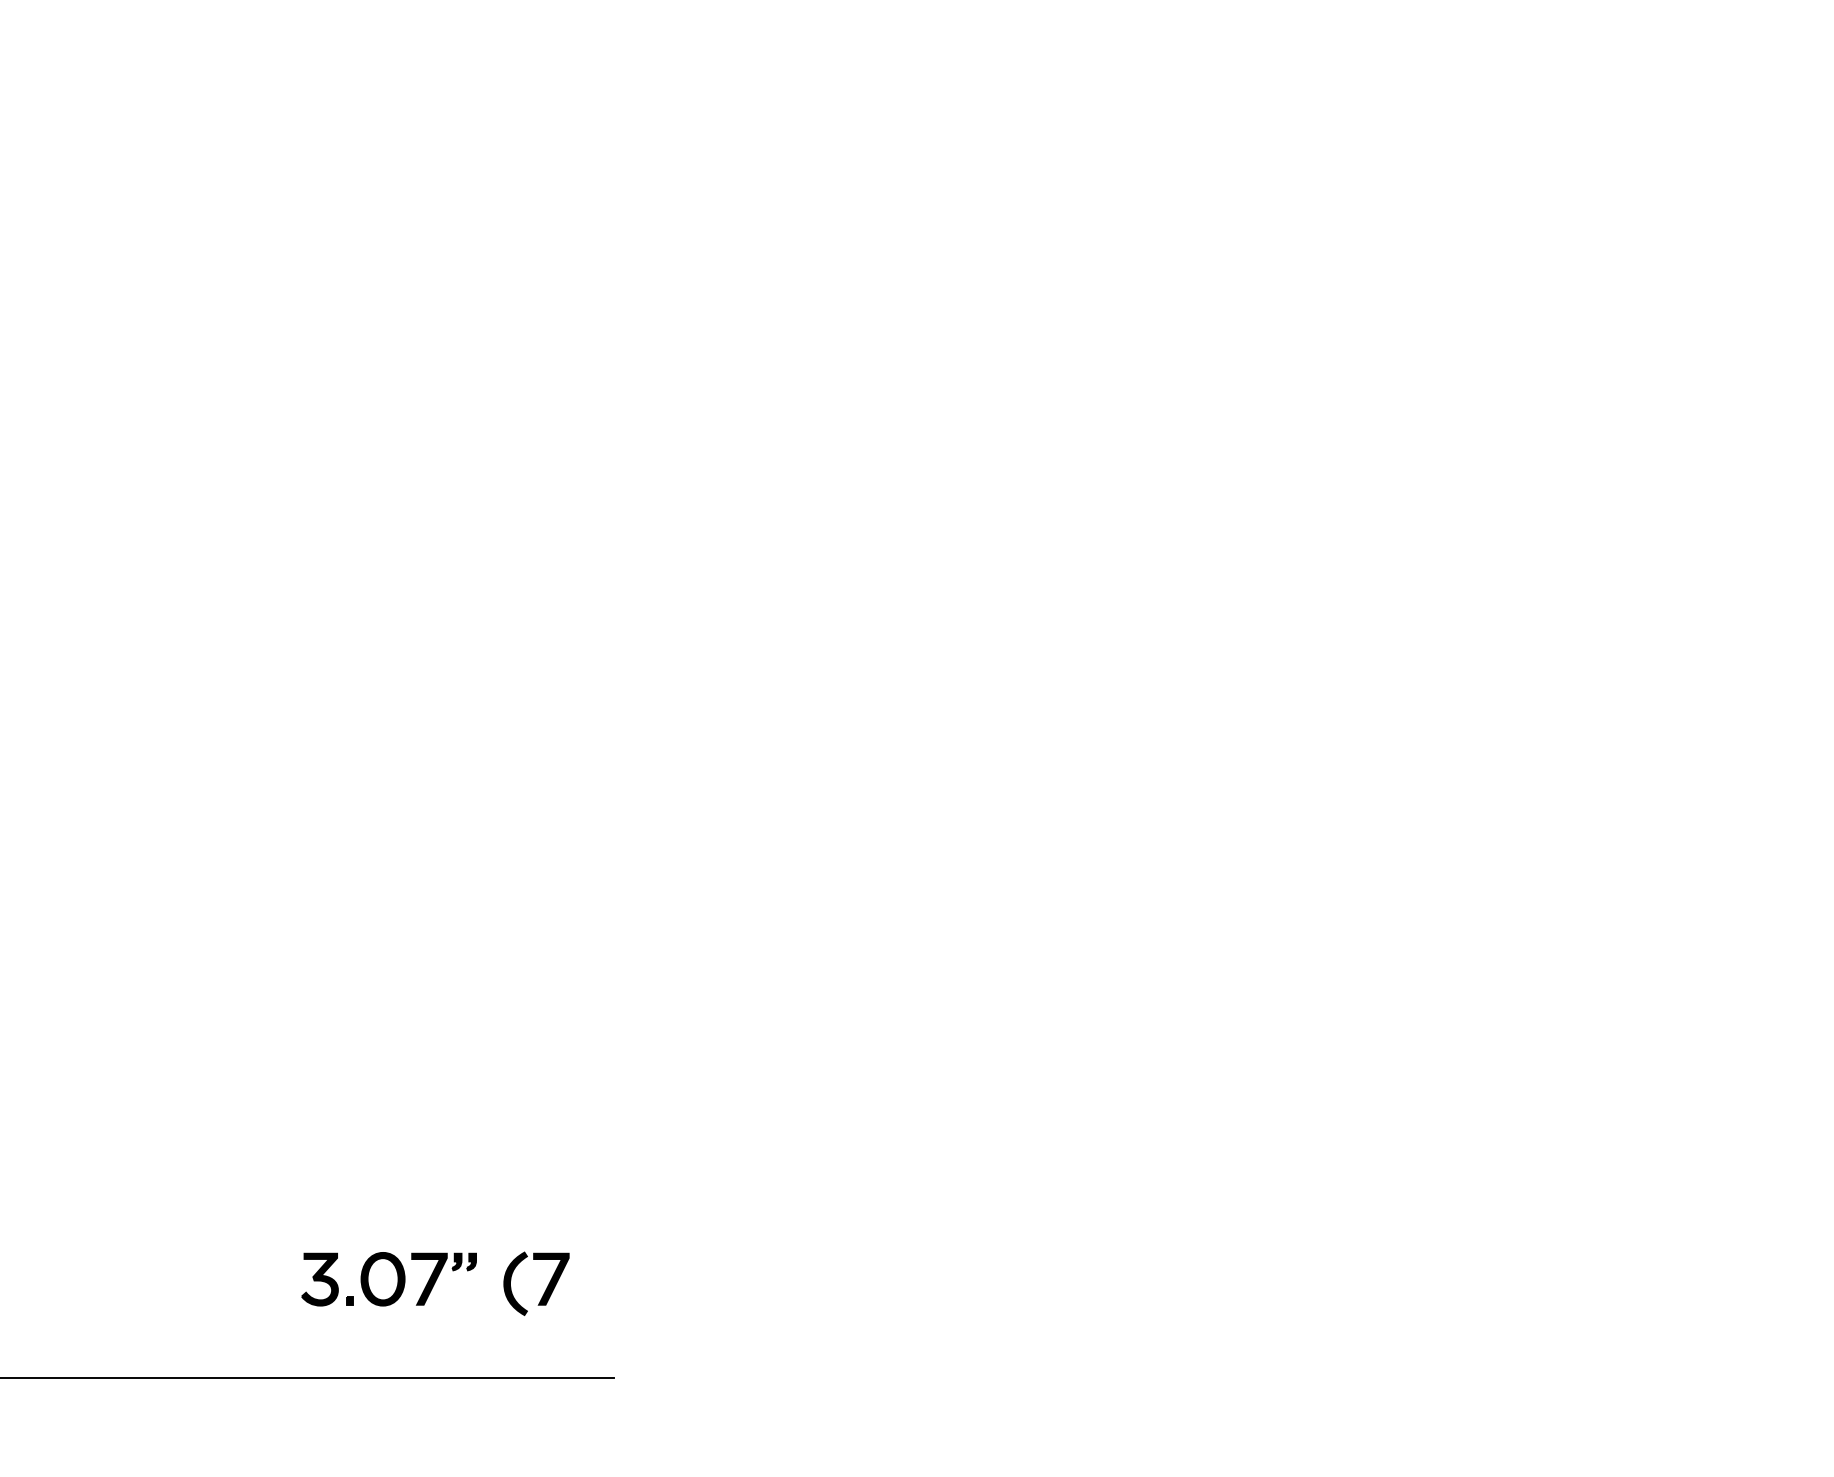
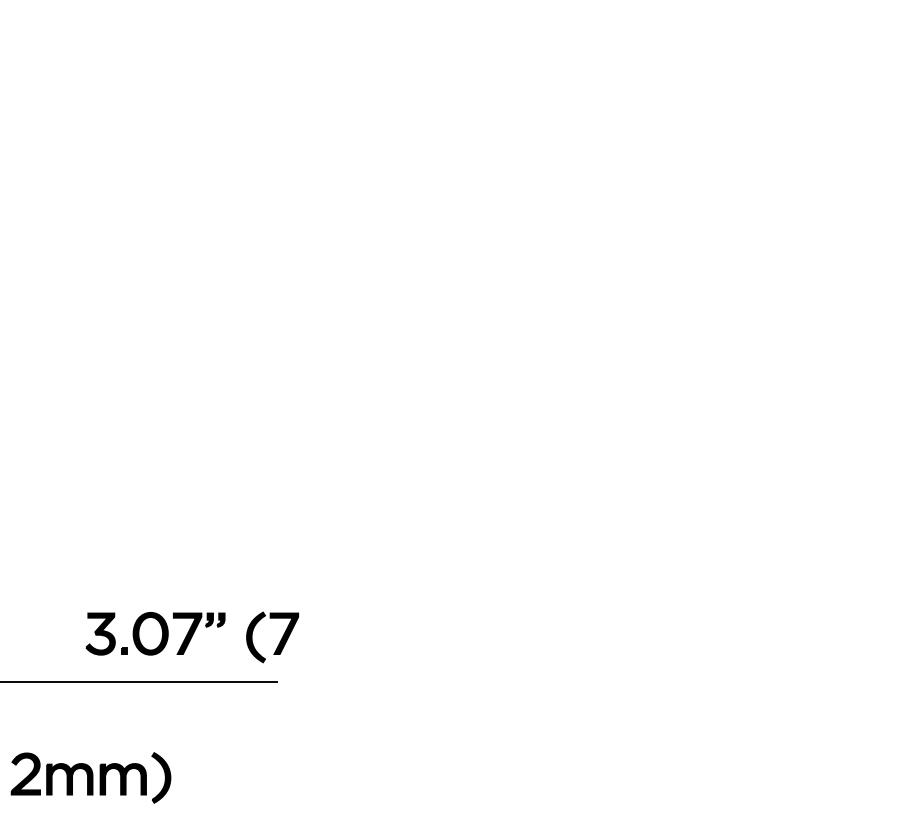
part: (433, 1283) -> (191, 637), size x1.67

